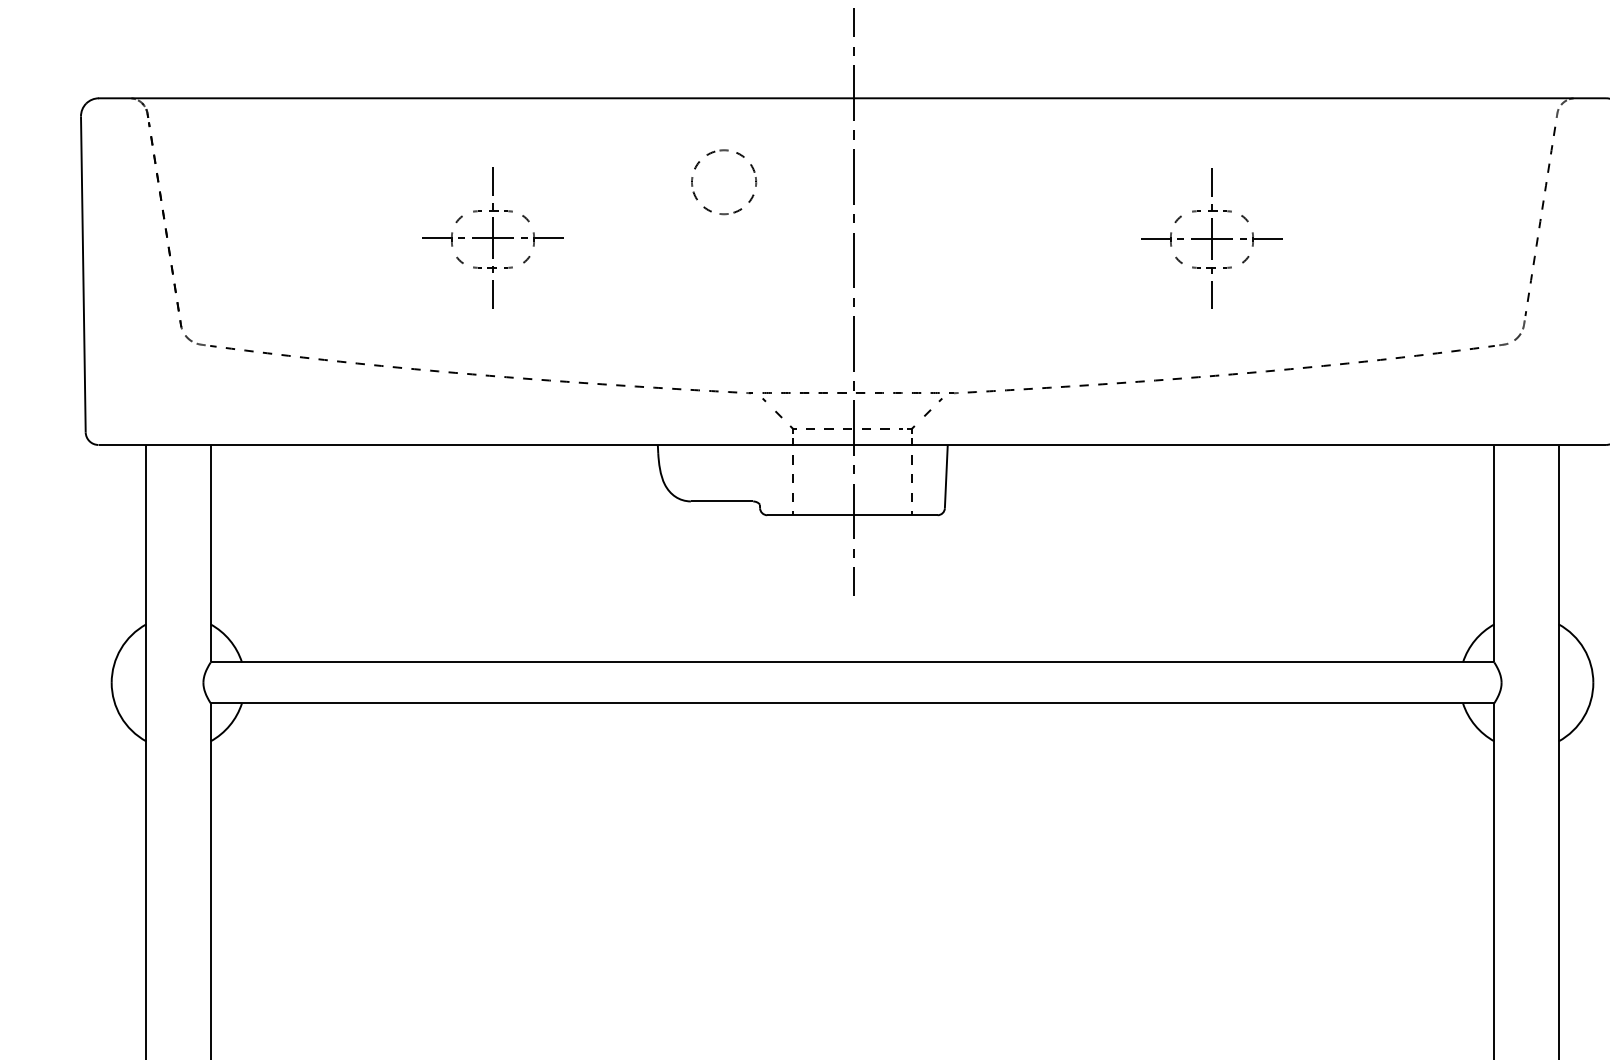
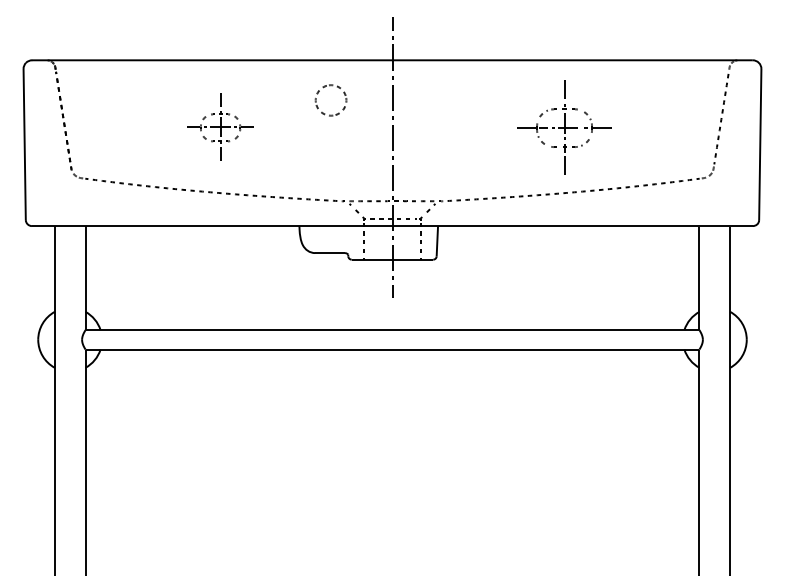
part: (1210, 236) -> (563, 126), size x1.4

